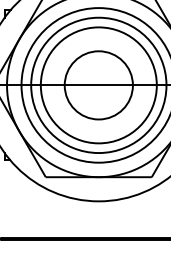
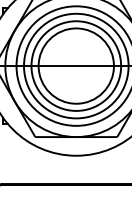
circle: (97, 84) -> (75, 65), size x1.43

